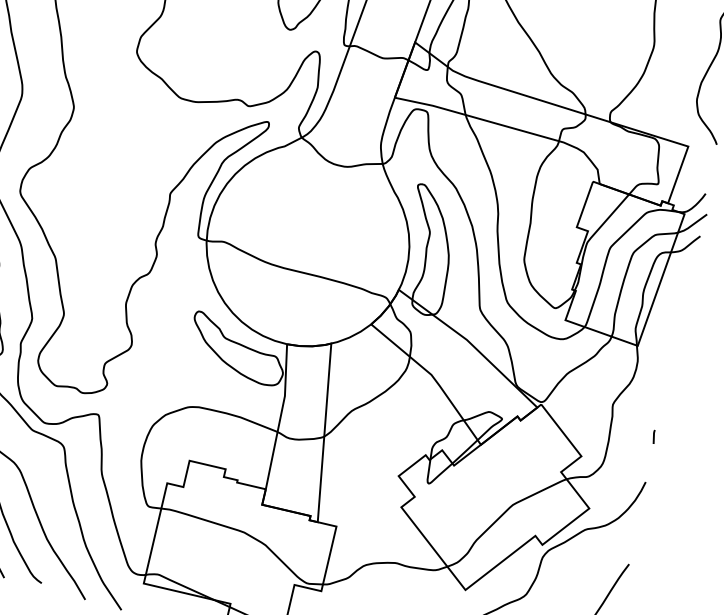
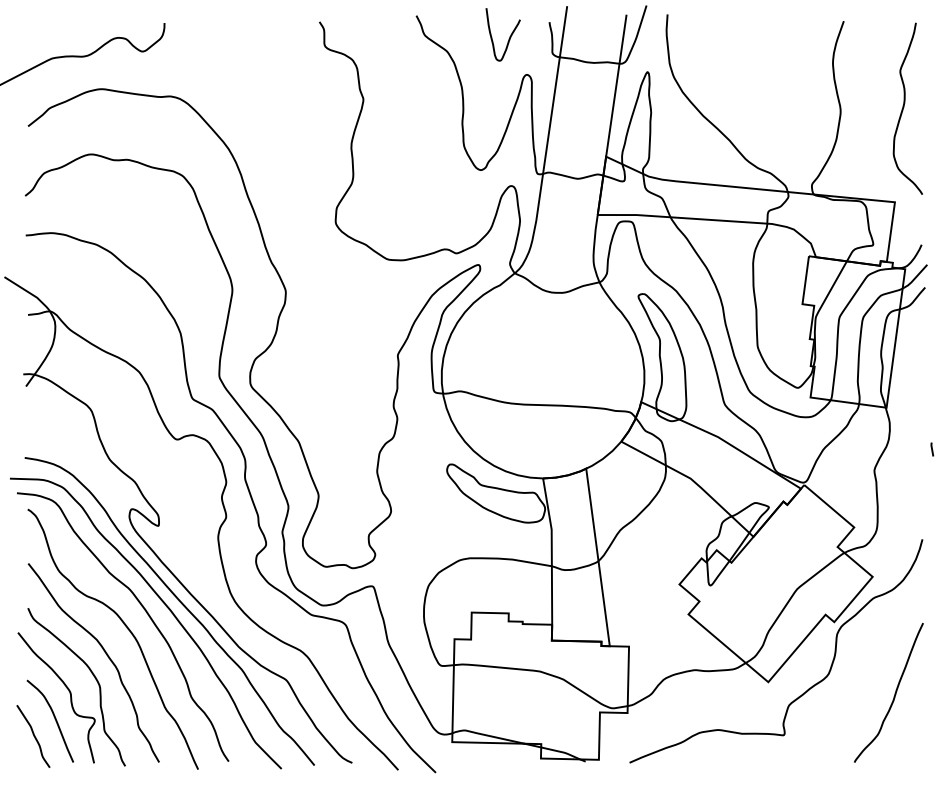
line: (654, 437) -> (932, 449), moved

